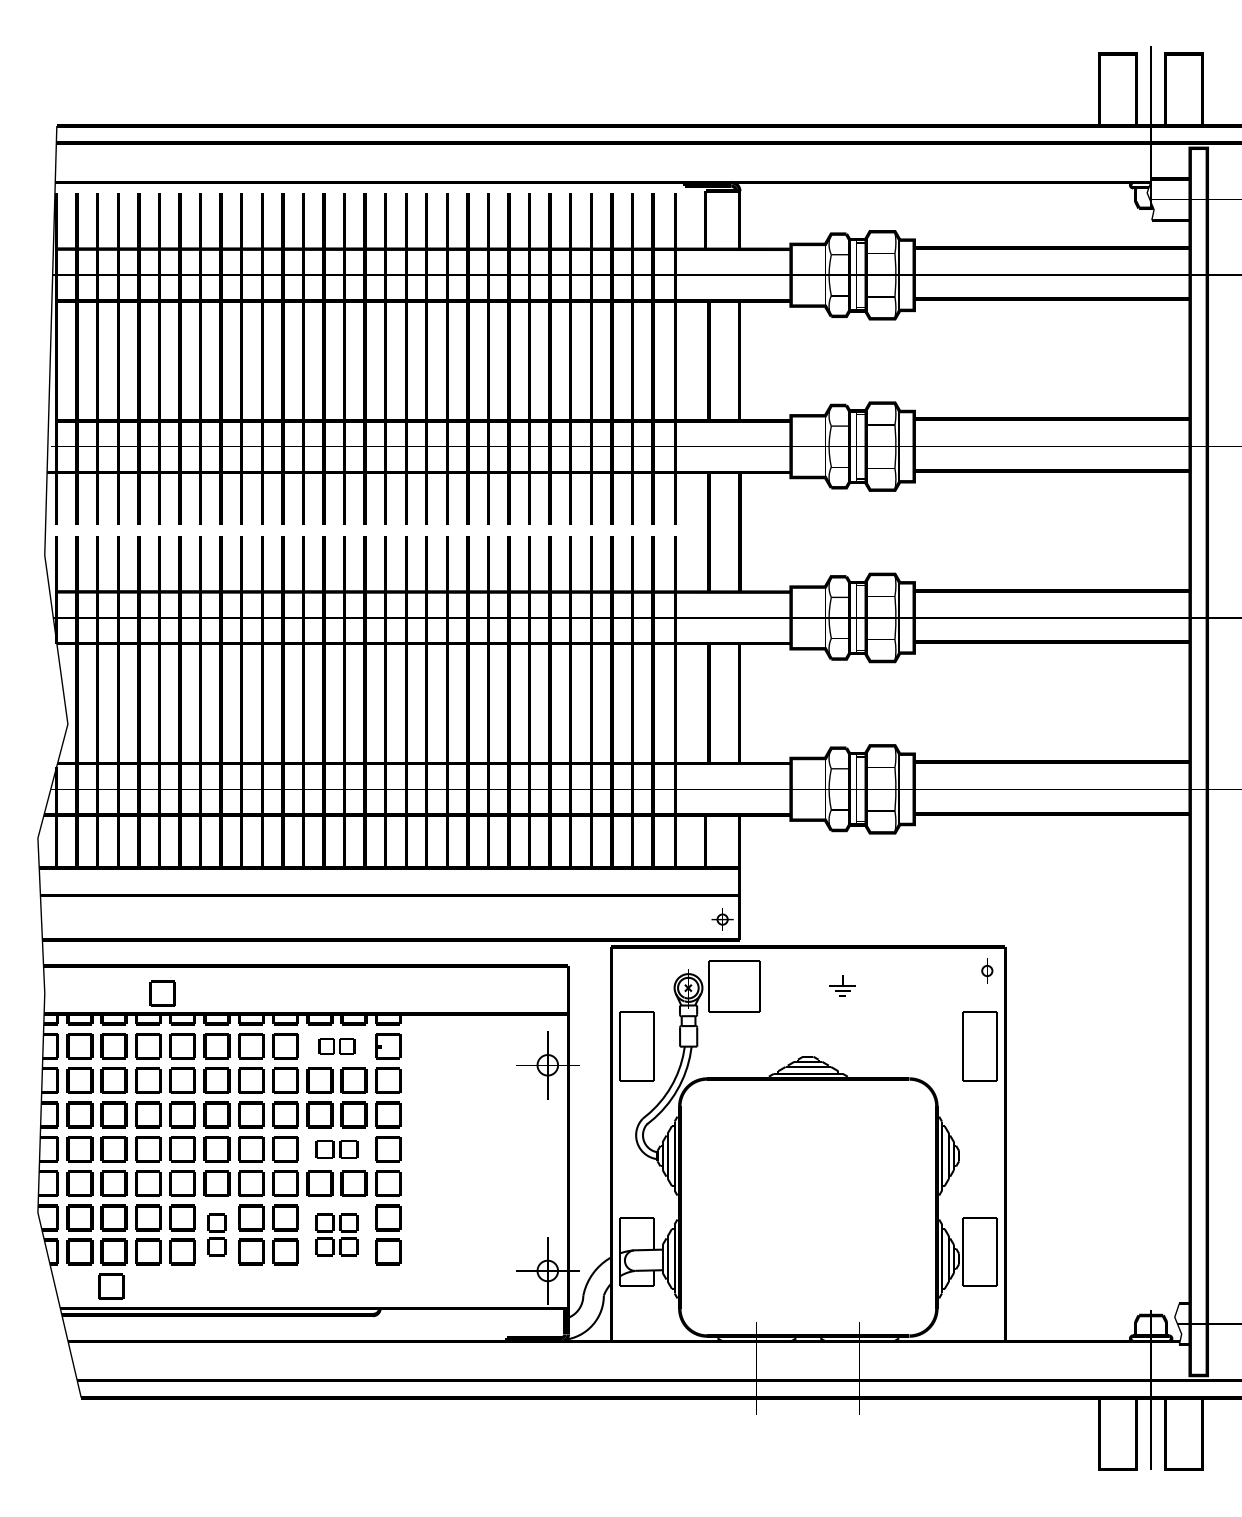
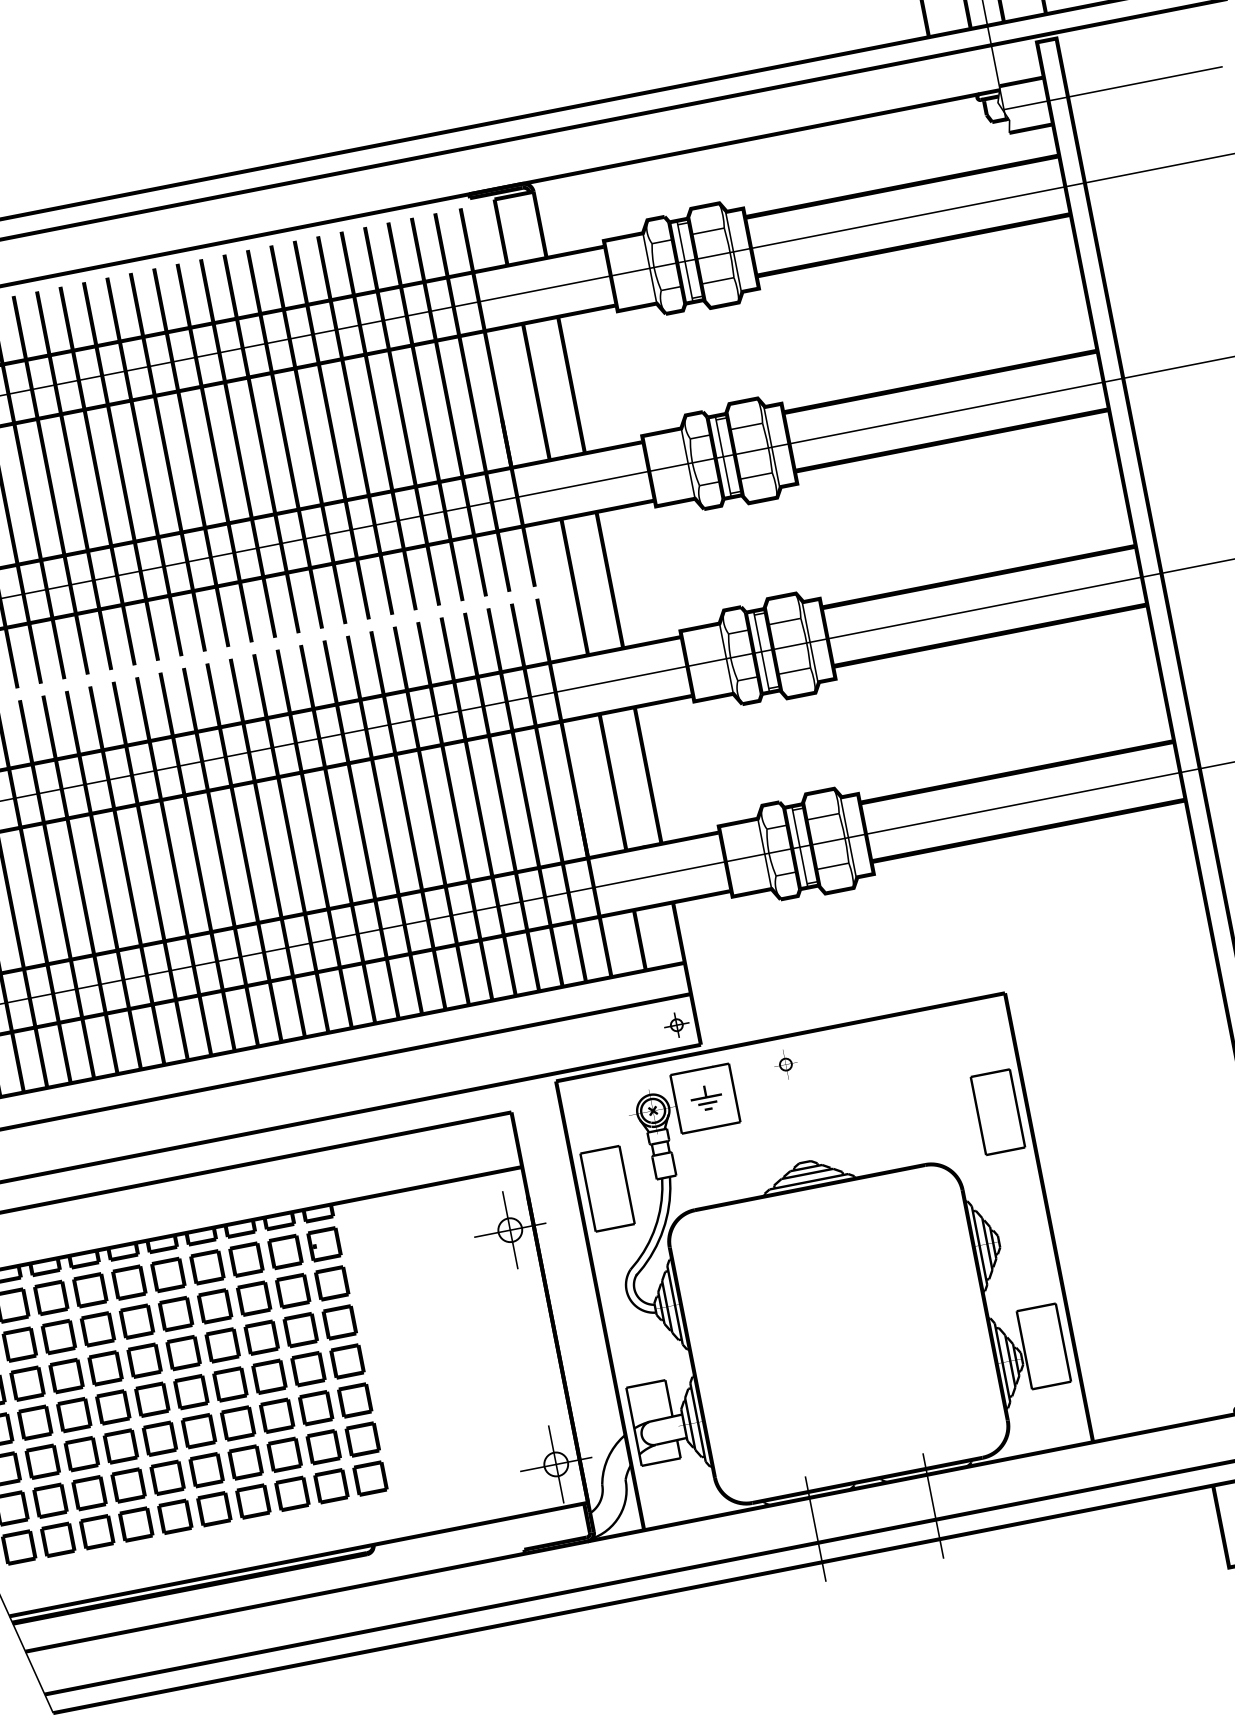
part: (987, 970) -> (786, 1064), moved
part: (842, 985) -> (706, 1097), moved
part: (162, 993) -> (55, 1234), removed
part: (336, 1046) -> (265, 1256), size x1.67
part: (336, 1149) -> (288, 1373), size x1.43
part: (216, 1234) -> (170, 1496), size x1.43
part: (336, 1234) -> (307, 1470), size x1.43
part: (111, 1286) -> (62, 1579), removed

